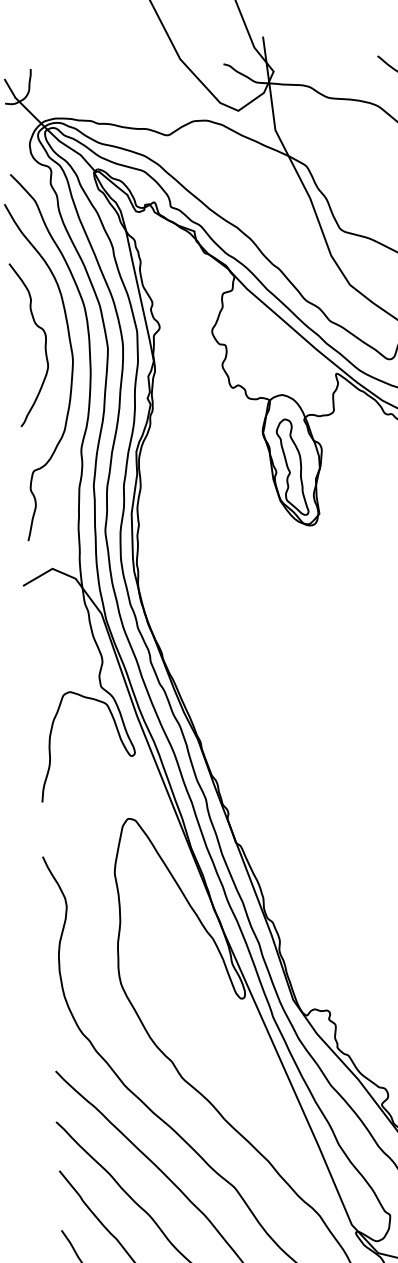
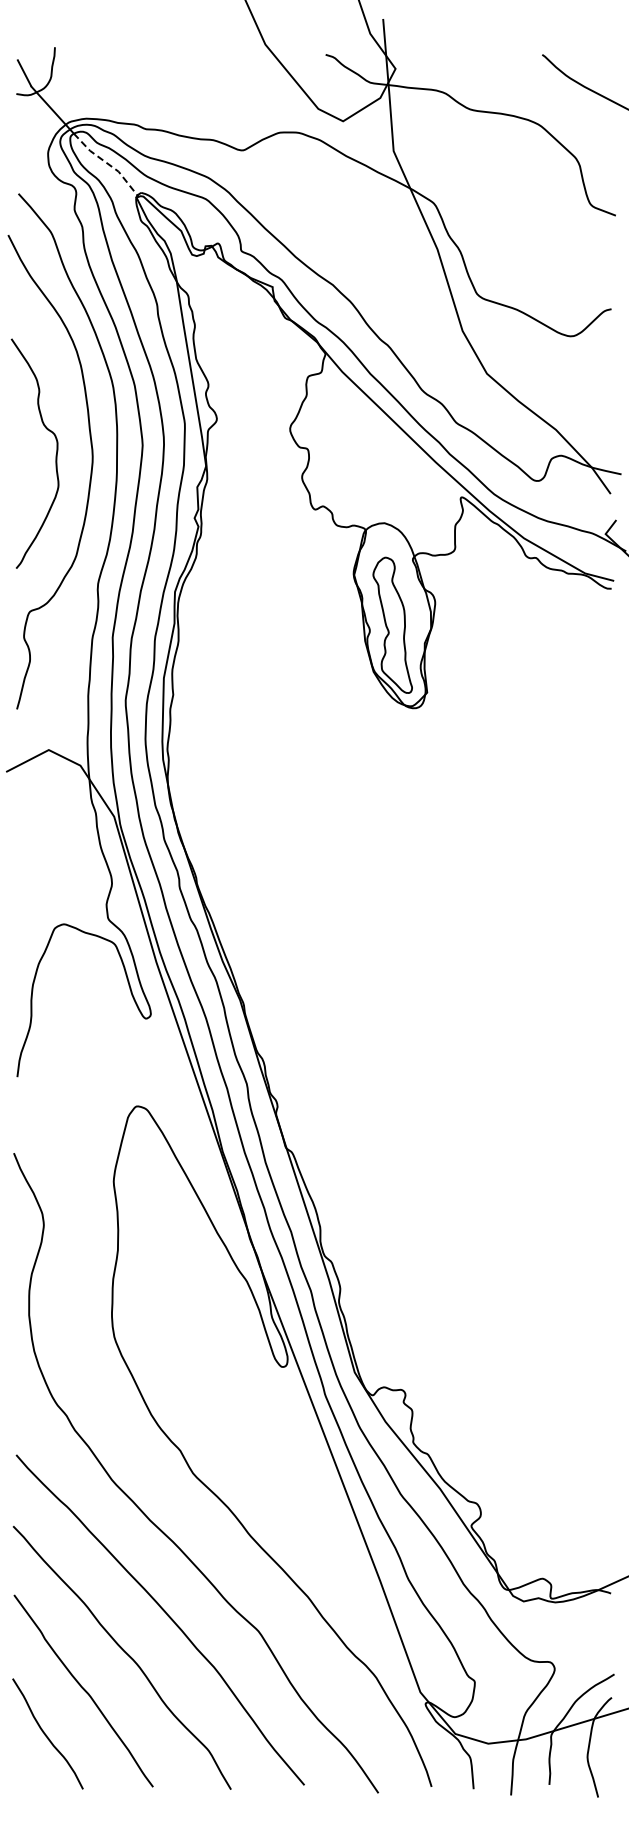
line: (73, 150) -> (108, 164), solid -> dashed
curve: (44, 344) -> (55, 455), moved

